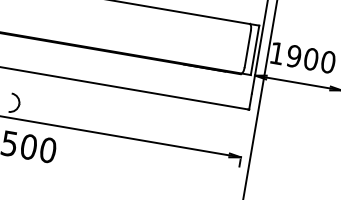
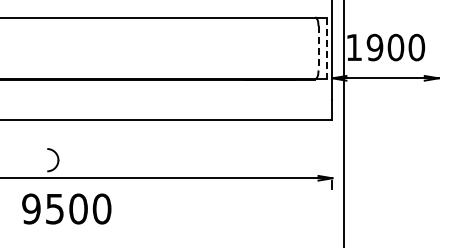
line: (247, 49) -> (318, 48), solid -> dashed
line: (255, 50) -> (327, 48), solid -> dashed

